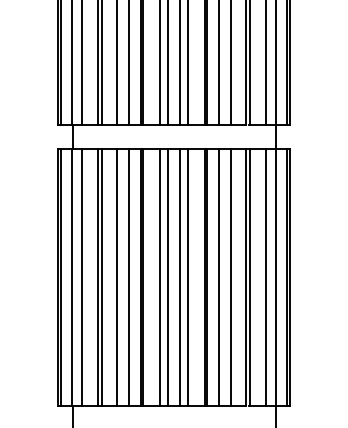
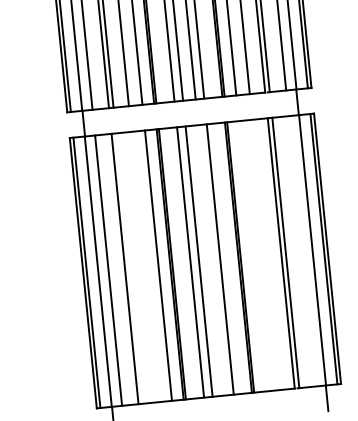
line: (101, 277) -> (129, 268), removed
line: (116, 277) -> (144, 266), removed
line: (180, 277) -> (212, 260), removed
line: (218, 277) -> (252, 256), removed
line: (231, 277) -> (265, 254), removed
line: (265, 277) -> (301, 251), removed

